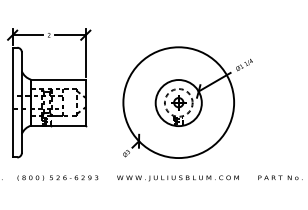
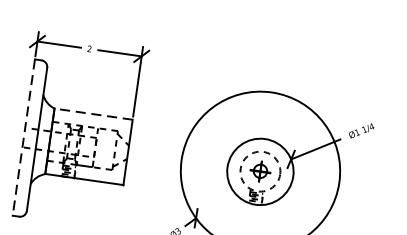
line: (57, 79) -> (92, 113), solid -> dashed
line: (12, 102) -> (23, 137), solid -> dashed

